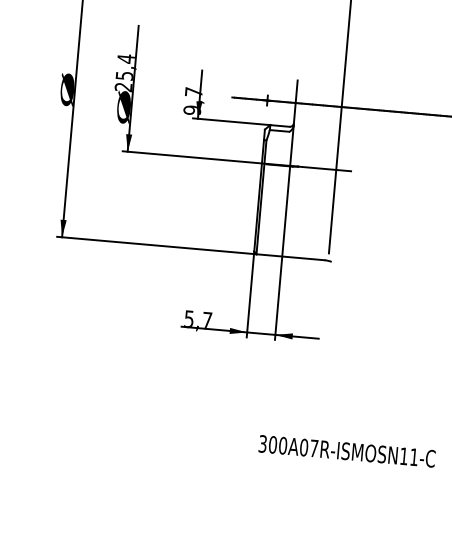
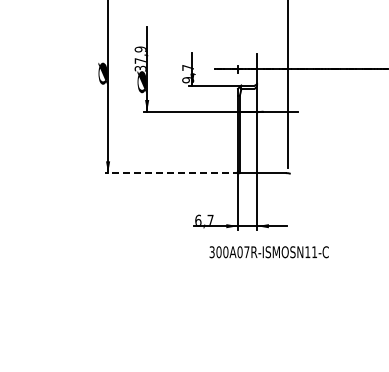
text: (123, 72) -> (139, 58), 25,4 -> 37,9
line: (155, 246) -> (171, 173), solid -> dashed
text: (189, 317) -> (198, 219), 5,7 -> 6,7
text: (346, 451) -> (268, 252), moved

